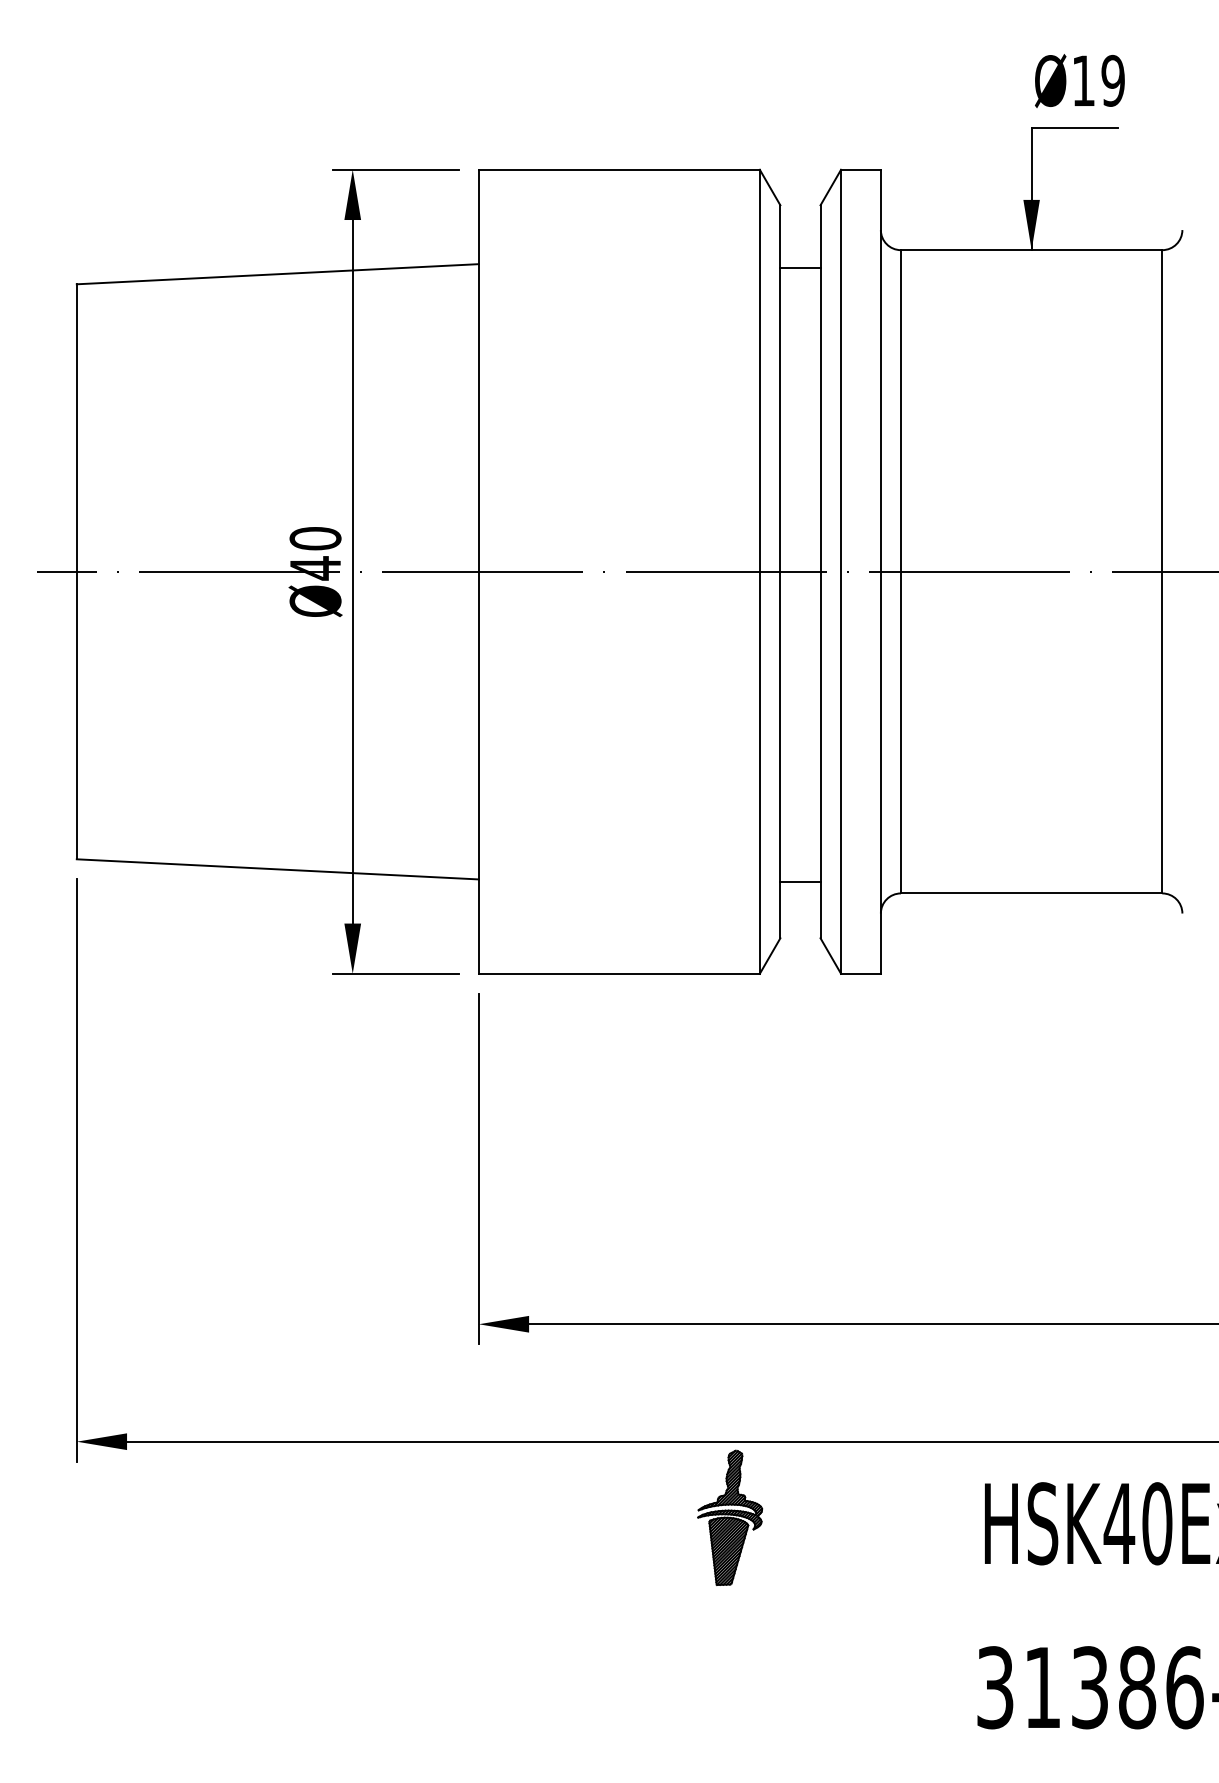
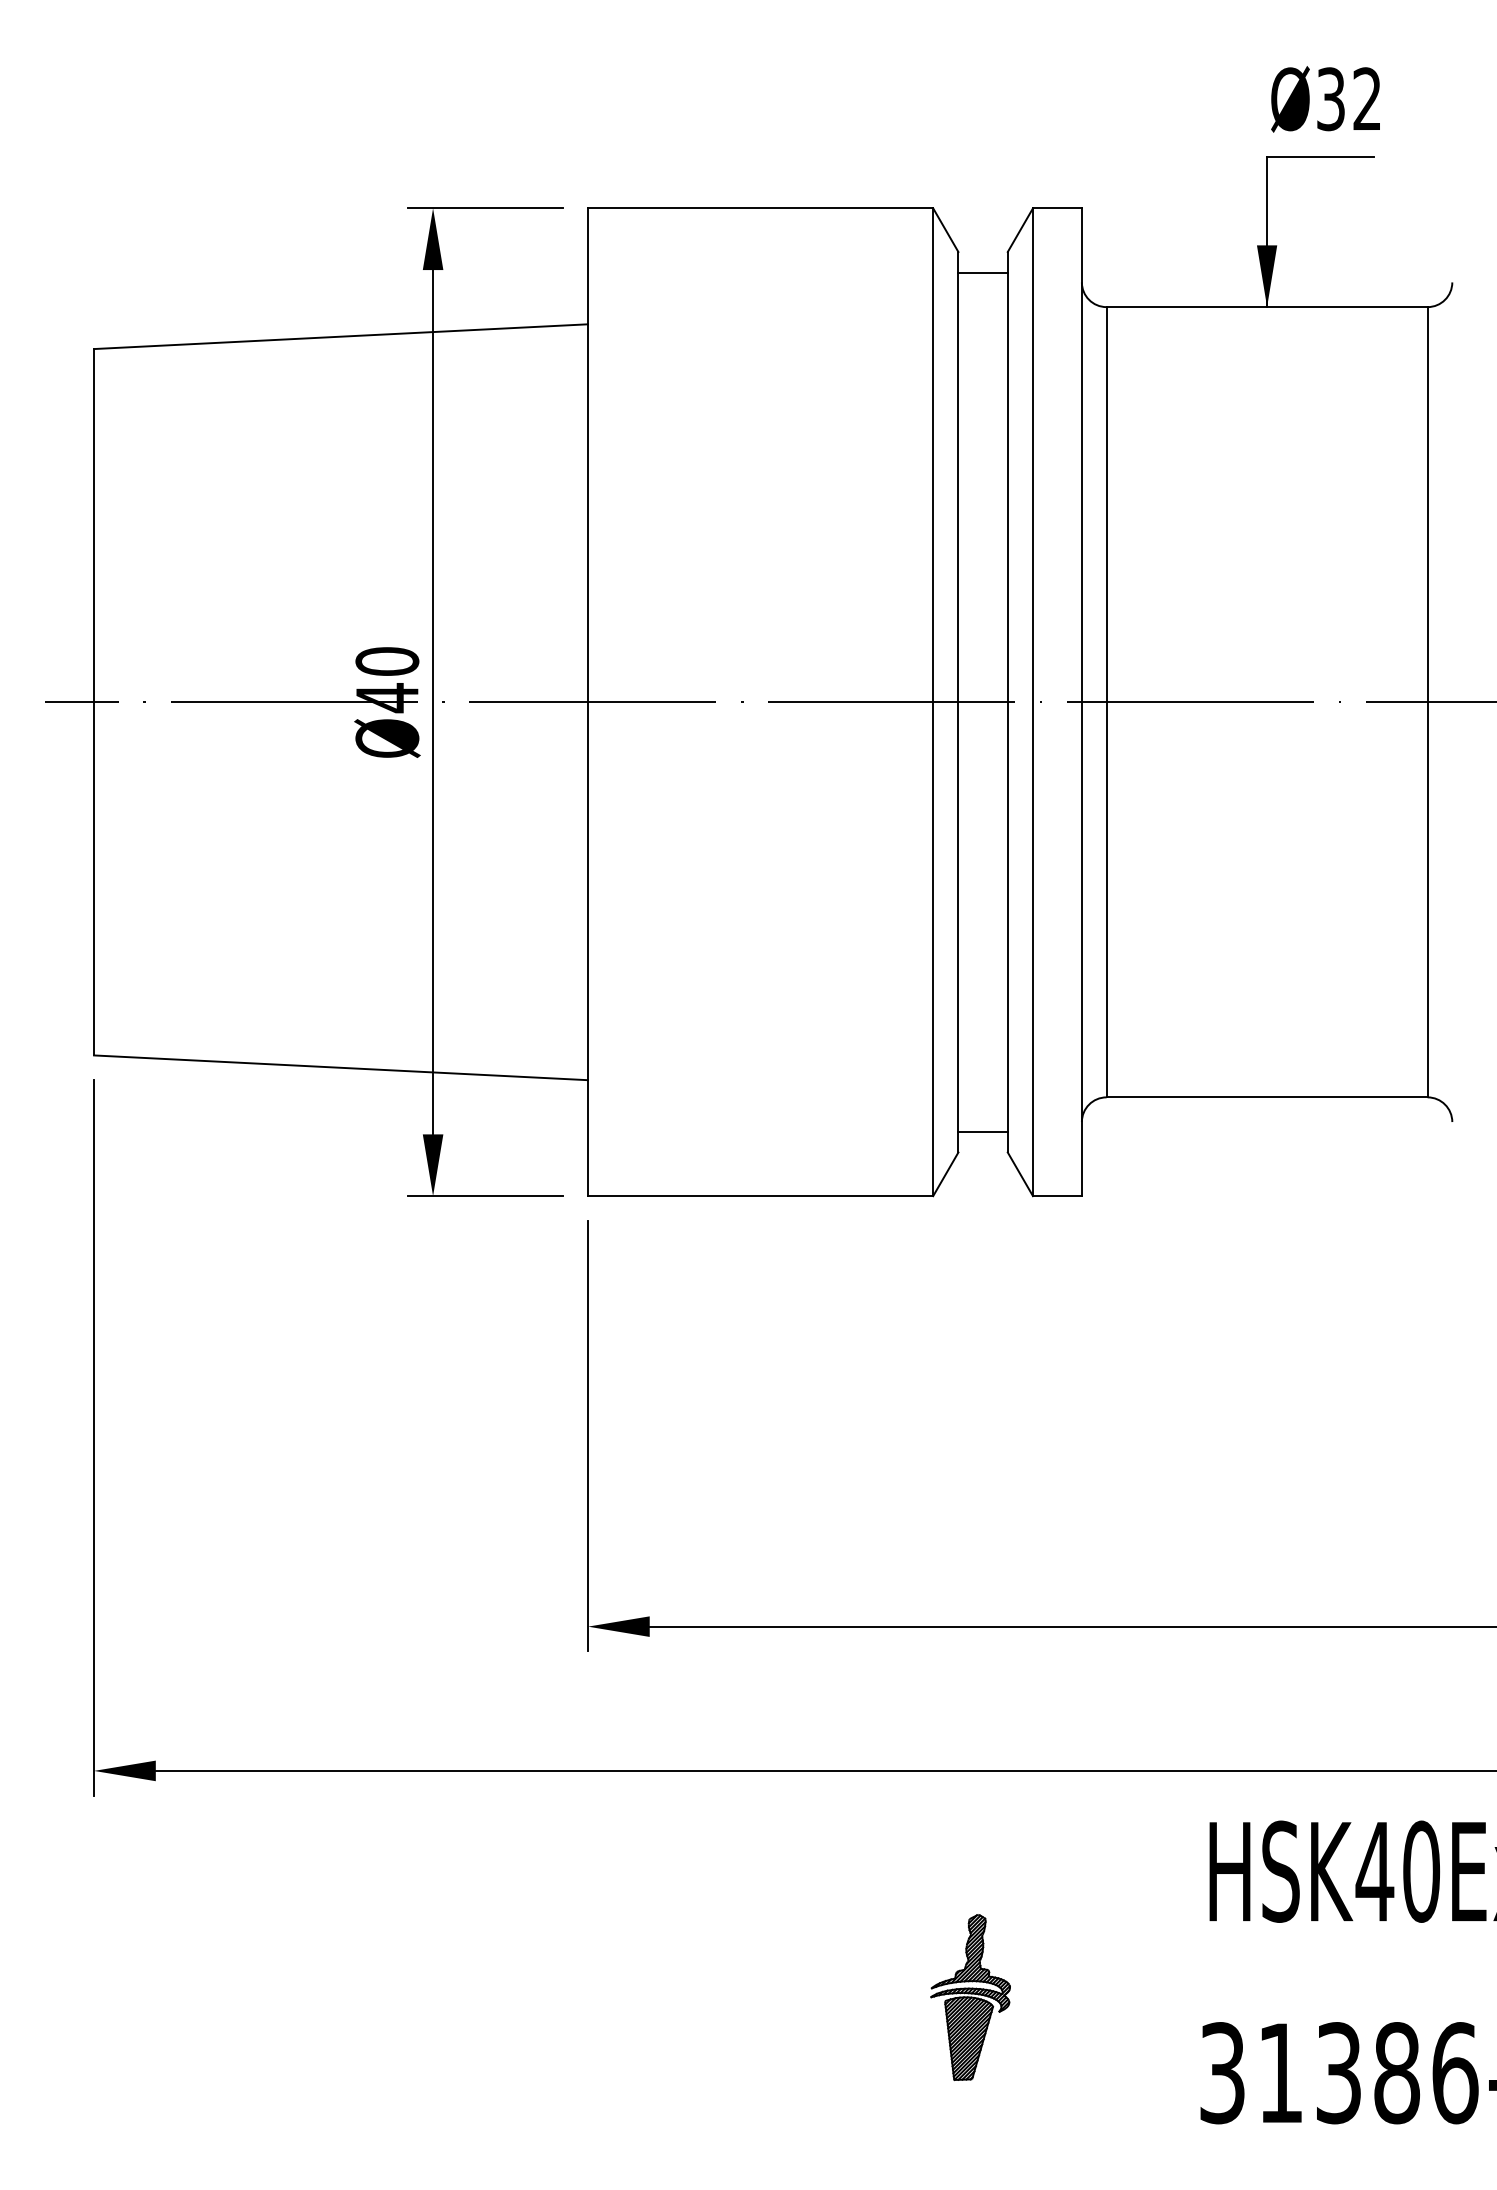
text: (1098, 81) -> (1349, 99), Ø19 -> Ø32
line: (799, 268) -> (982, 272), moved
line: (799, 882) -> (982, 1131), moved
part: (729, 1517) -> (970, 1997), moved

